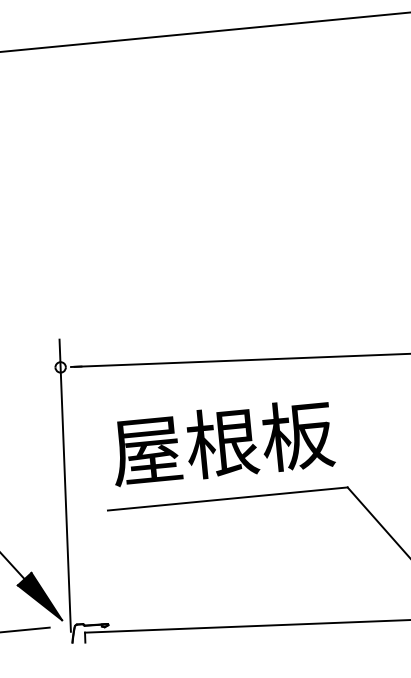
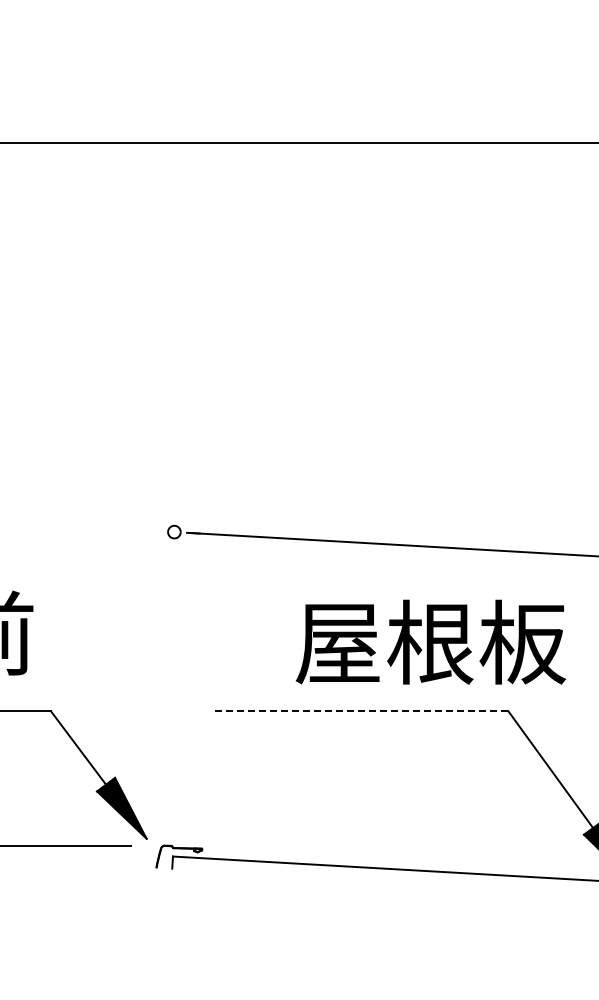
text: (222, 441) -> (431, 641), moved
line: (65, 485) -> (166, 675), removed
line: (227, 499) -> (361, 711), solid -> dashed

